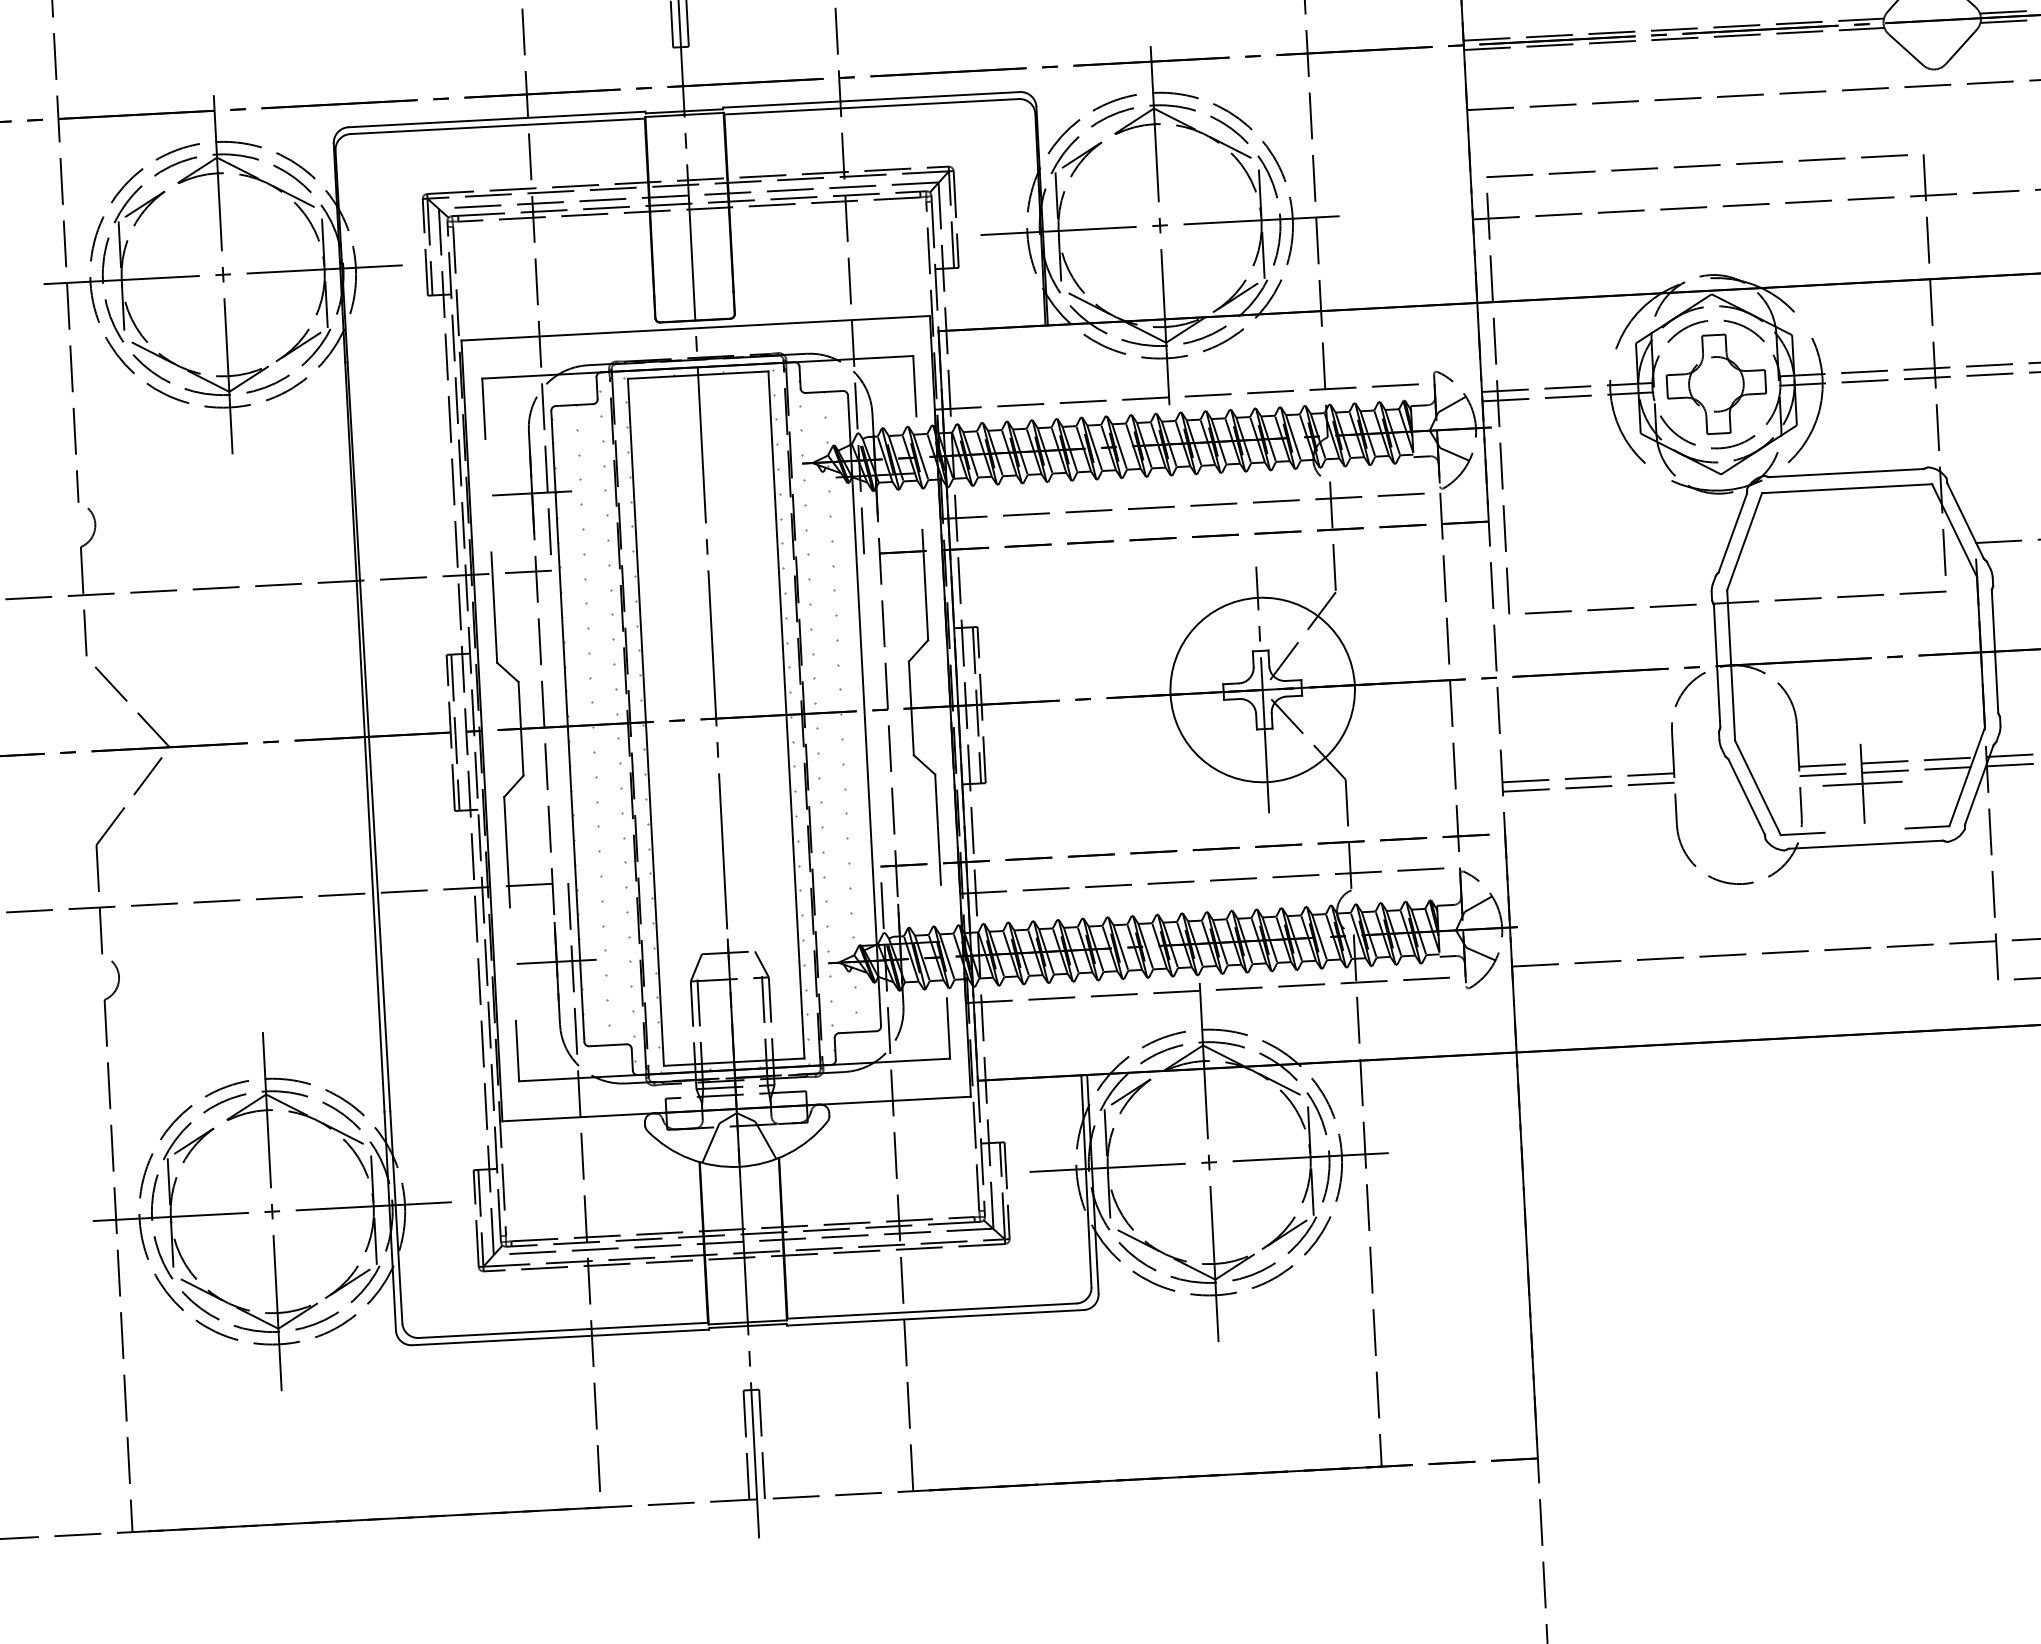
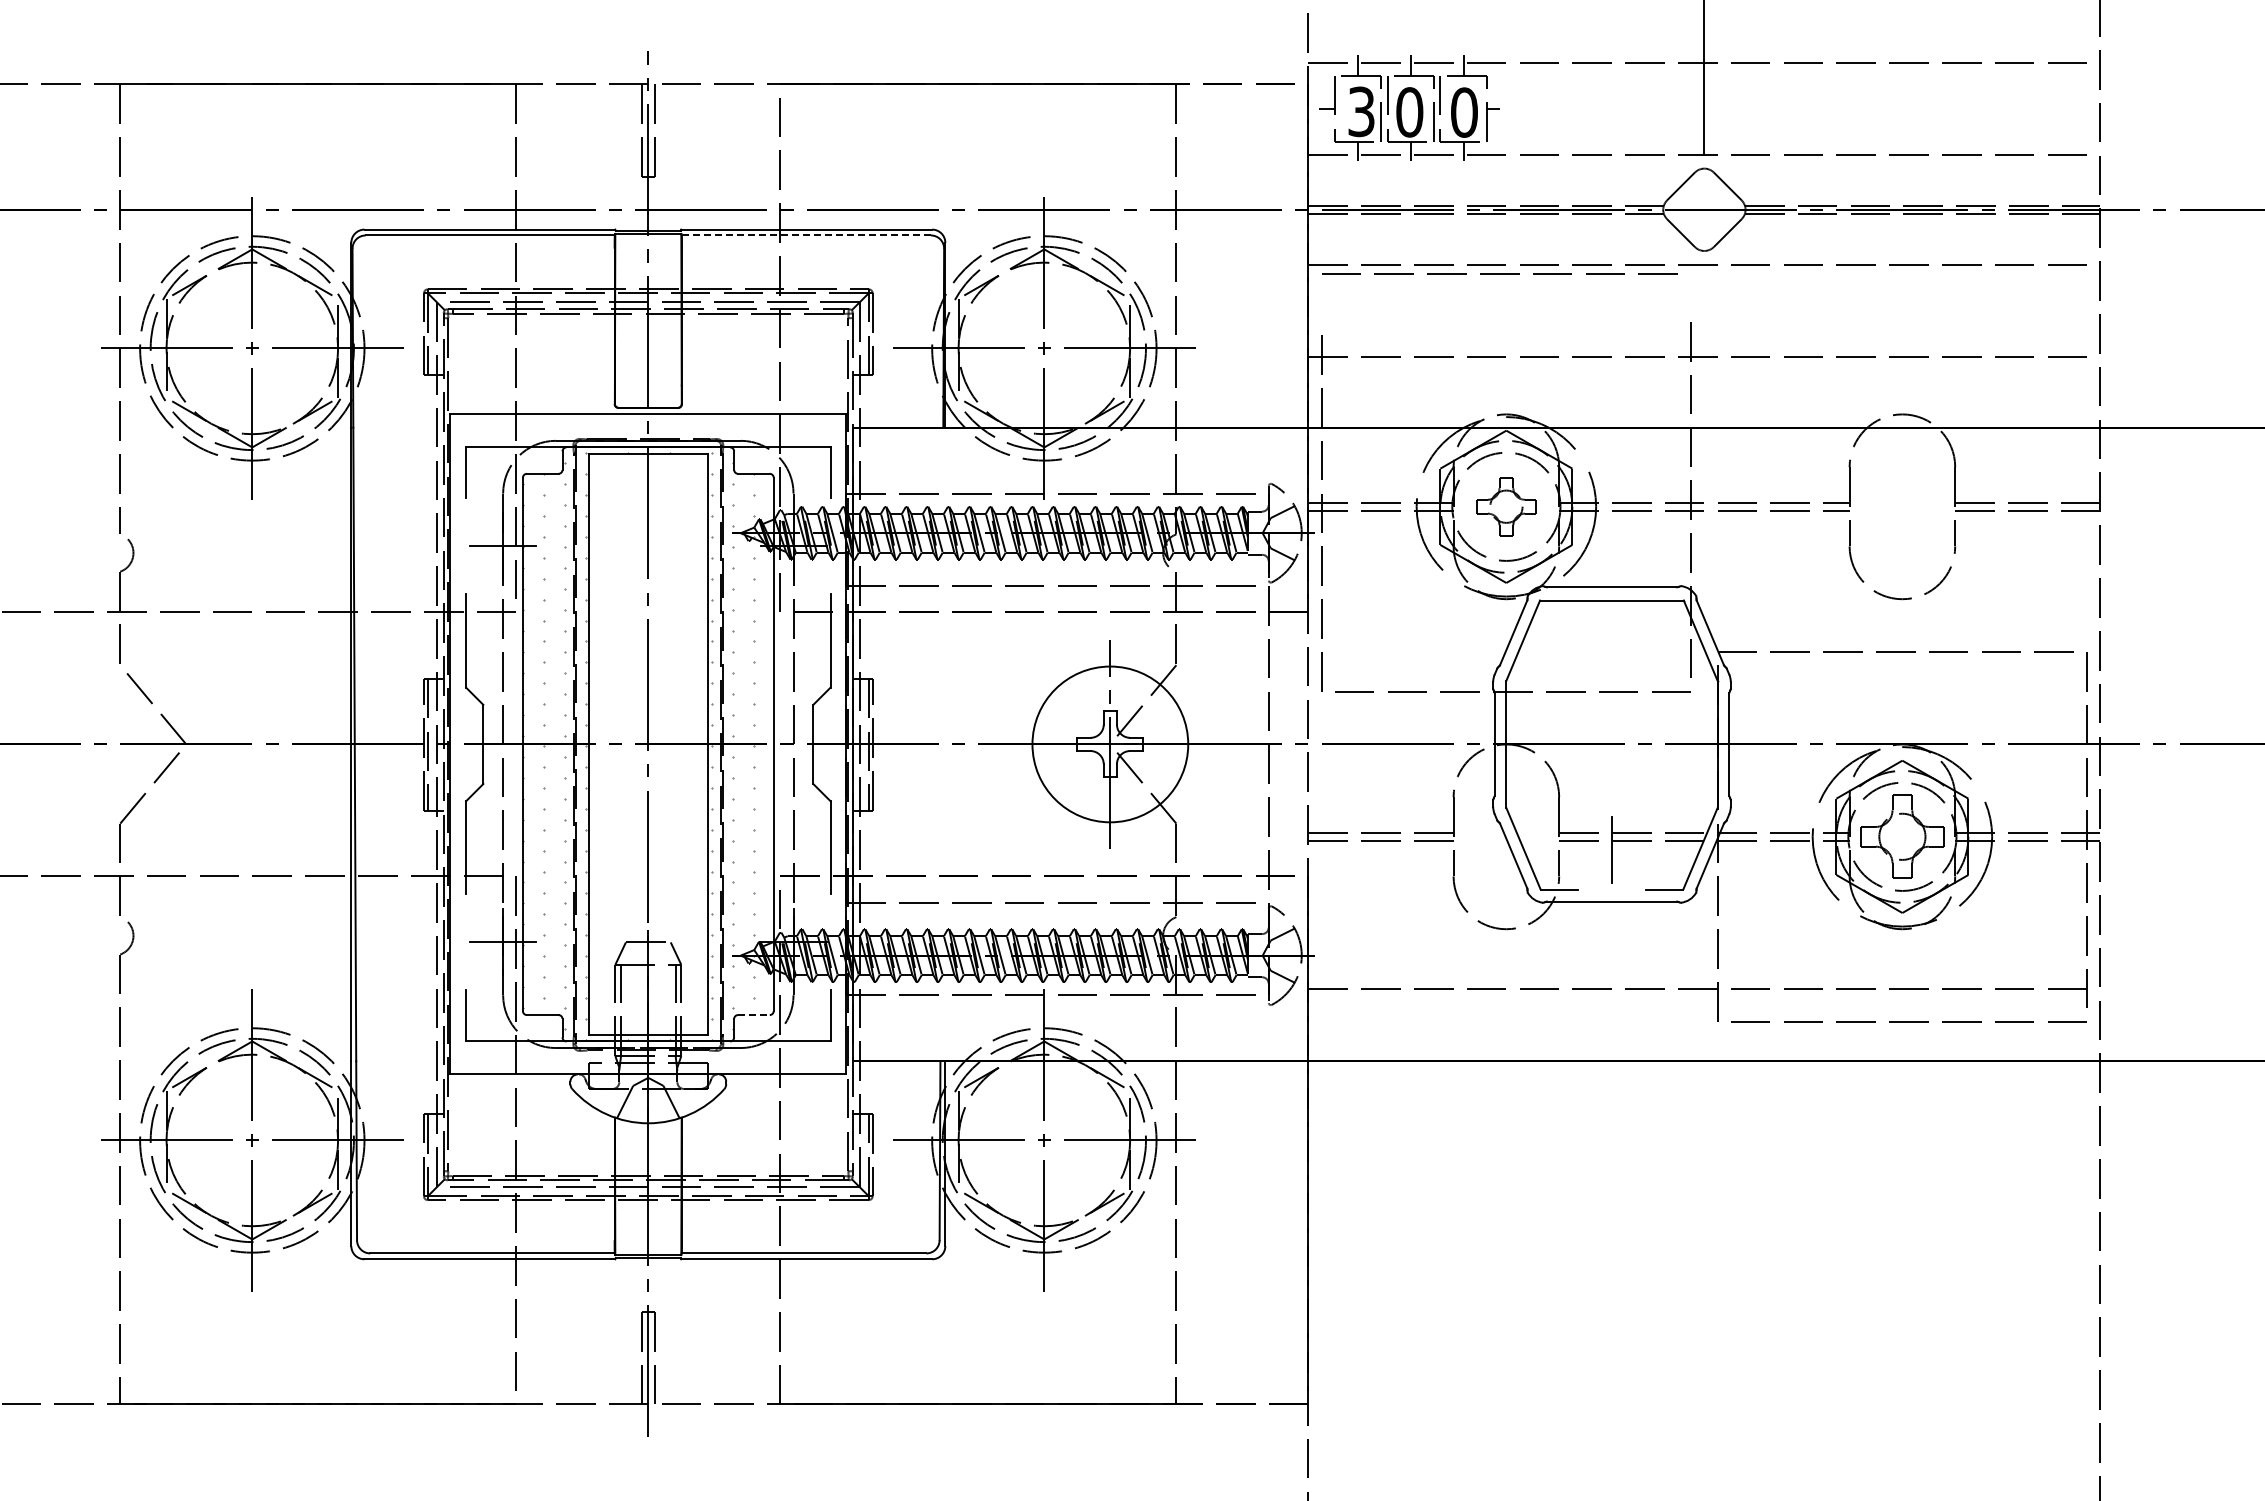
line: (871, 106) -> (806, 235), solid -> dashed
line: (1696, 165) -> (1499, 273), moved
part: (1716, 383) -> (1506, 506), size x0.7
line: (1863, 784) -> (1612, 850), removed
line: (857, 1032) -> (753, 1015), solid -> dashed

